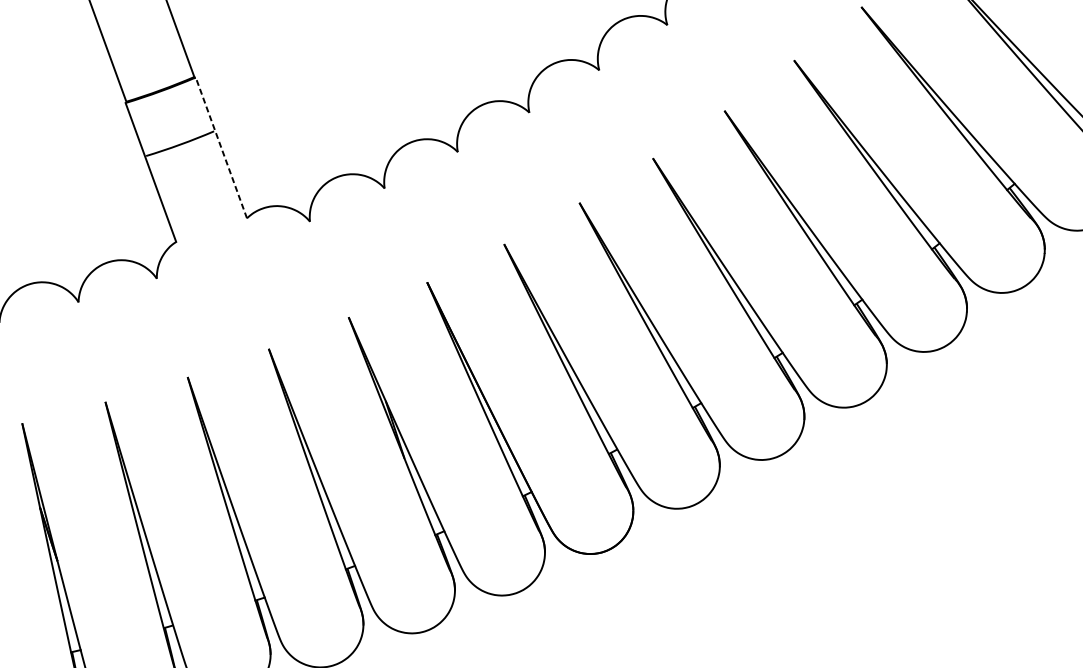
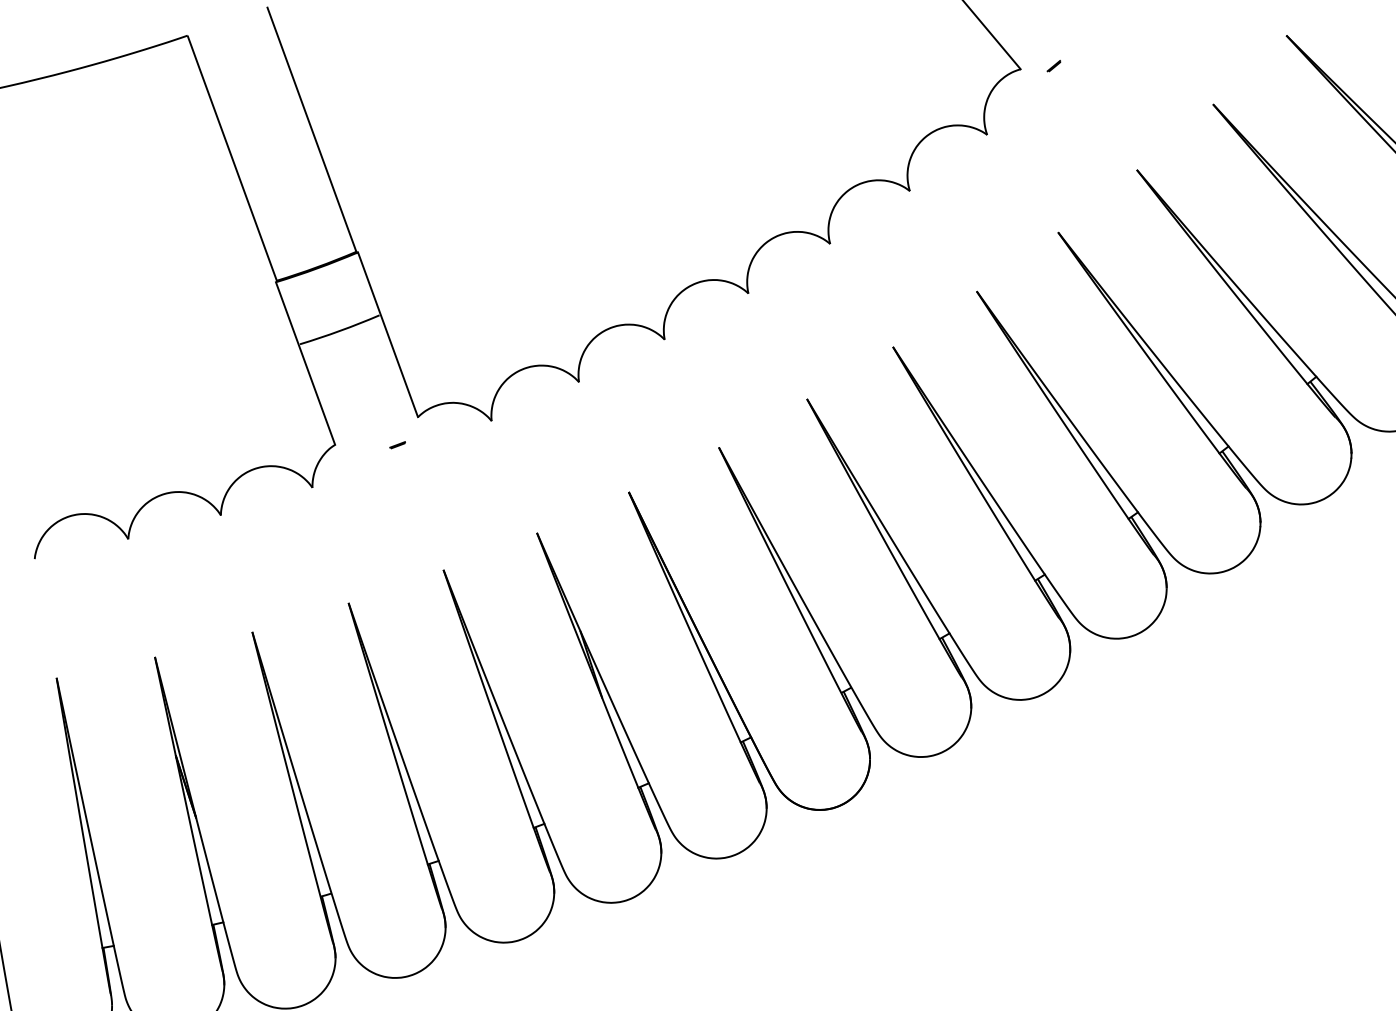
line: (221, 147) -> (388, 334), dashed -> solid
line: (229, 242) -> (397, 445), added

